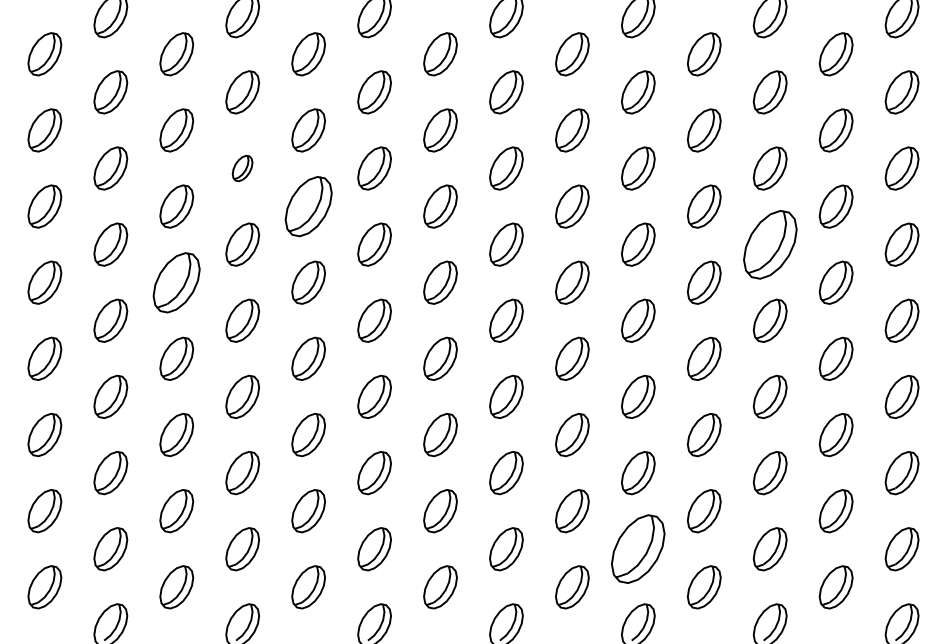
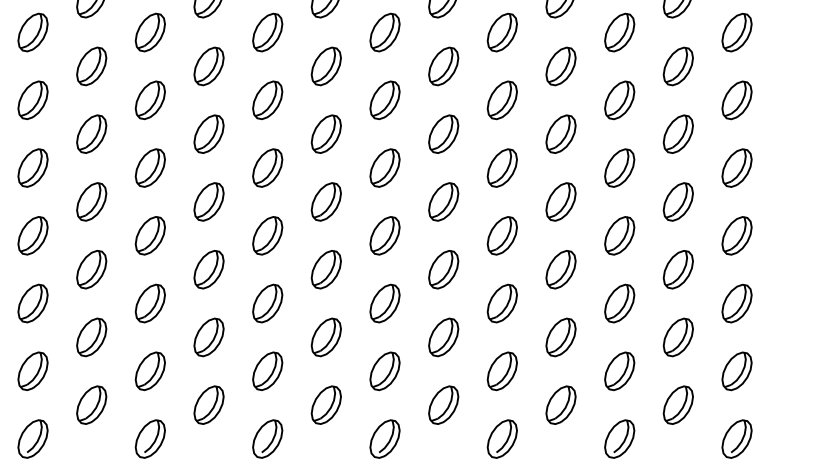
part: (242, 168) -> (150, 32), size x1.67
part: (308, 206) -> (208, 66), size x0.71
part: (769, 244) -> (619, 100), size x0.62
part: (176, 282) -> (91, 133), size x0.71
part: (638, 549) -> (502, 371), size x0.62

